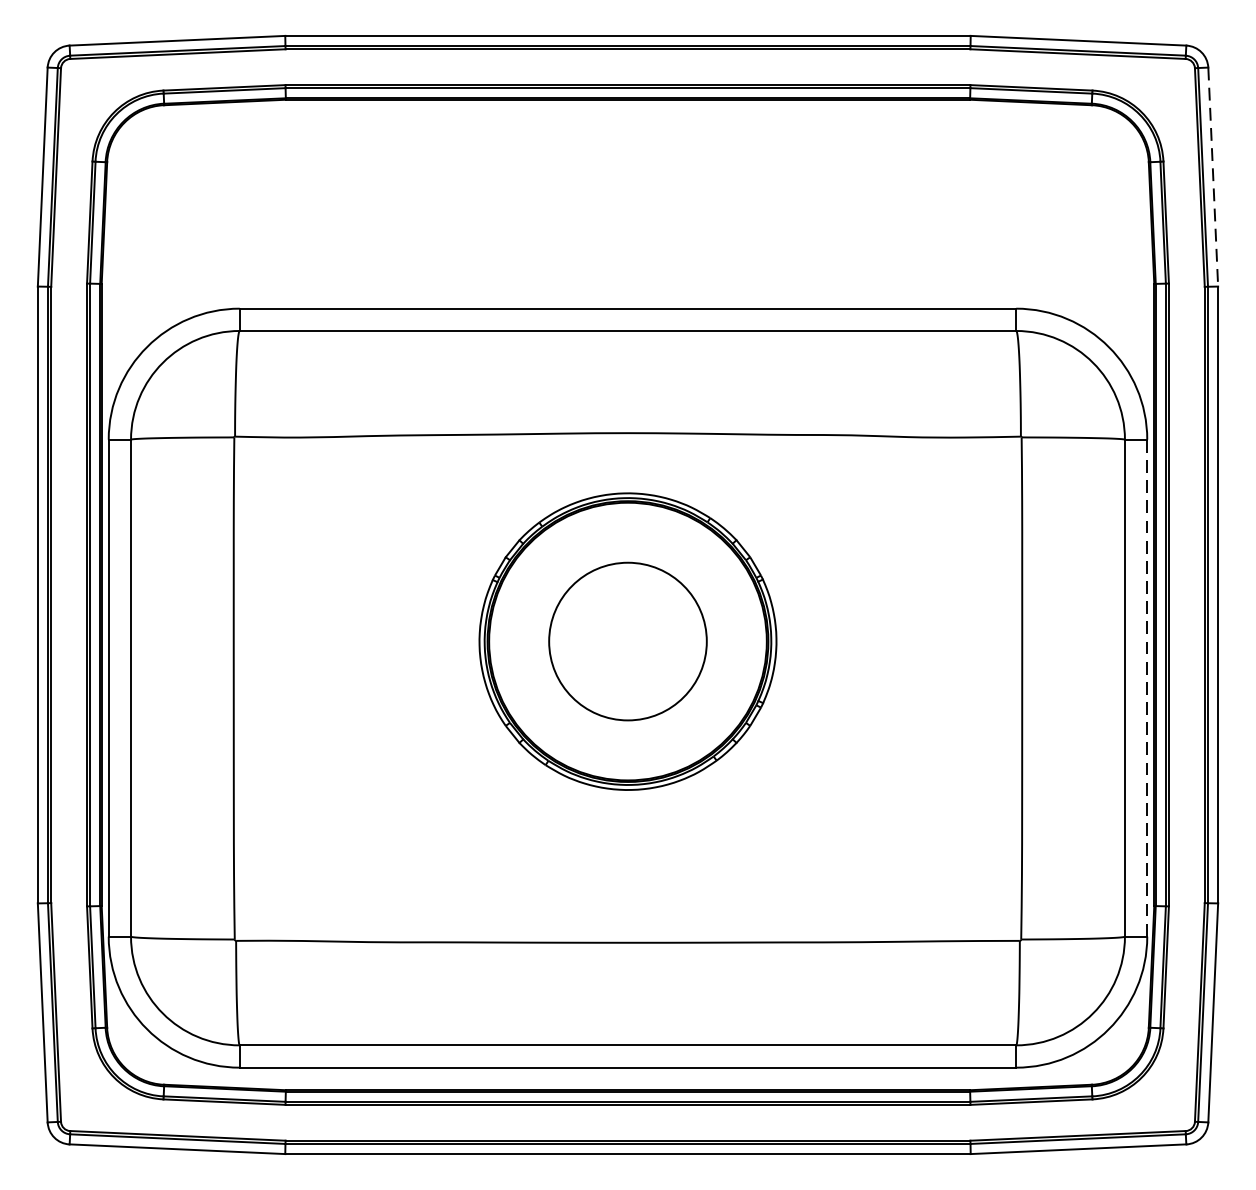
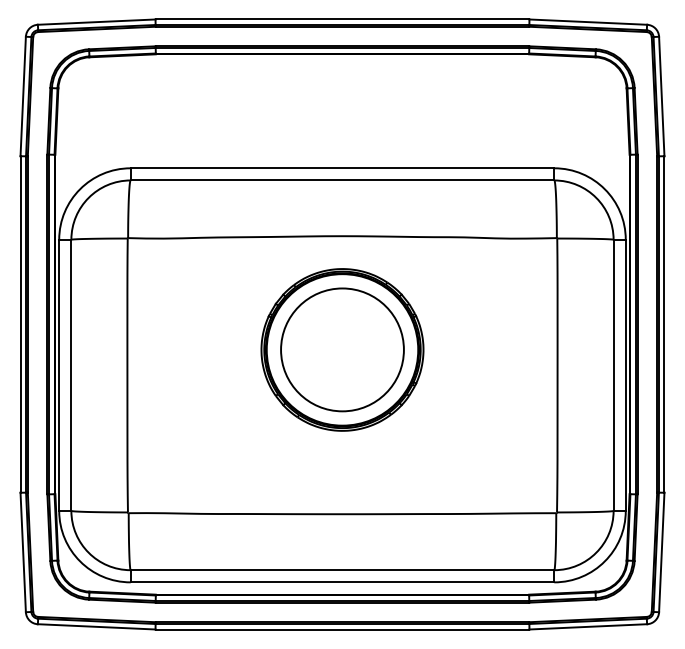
line: (1212, 177) -> (661, 96), dashed -> solid
circle: (628, 640) -> (342, 349), size x1.43
line: (1146, 688) -> (625, 375), dashed -> solid

